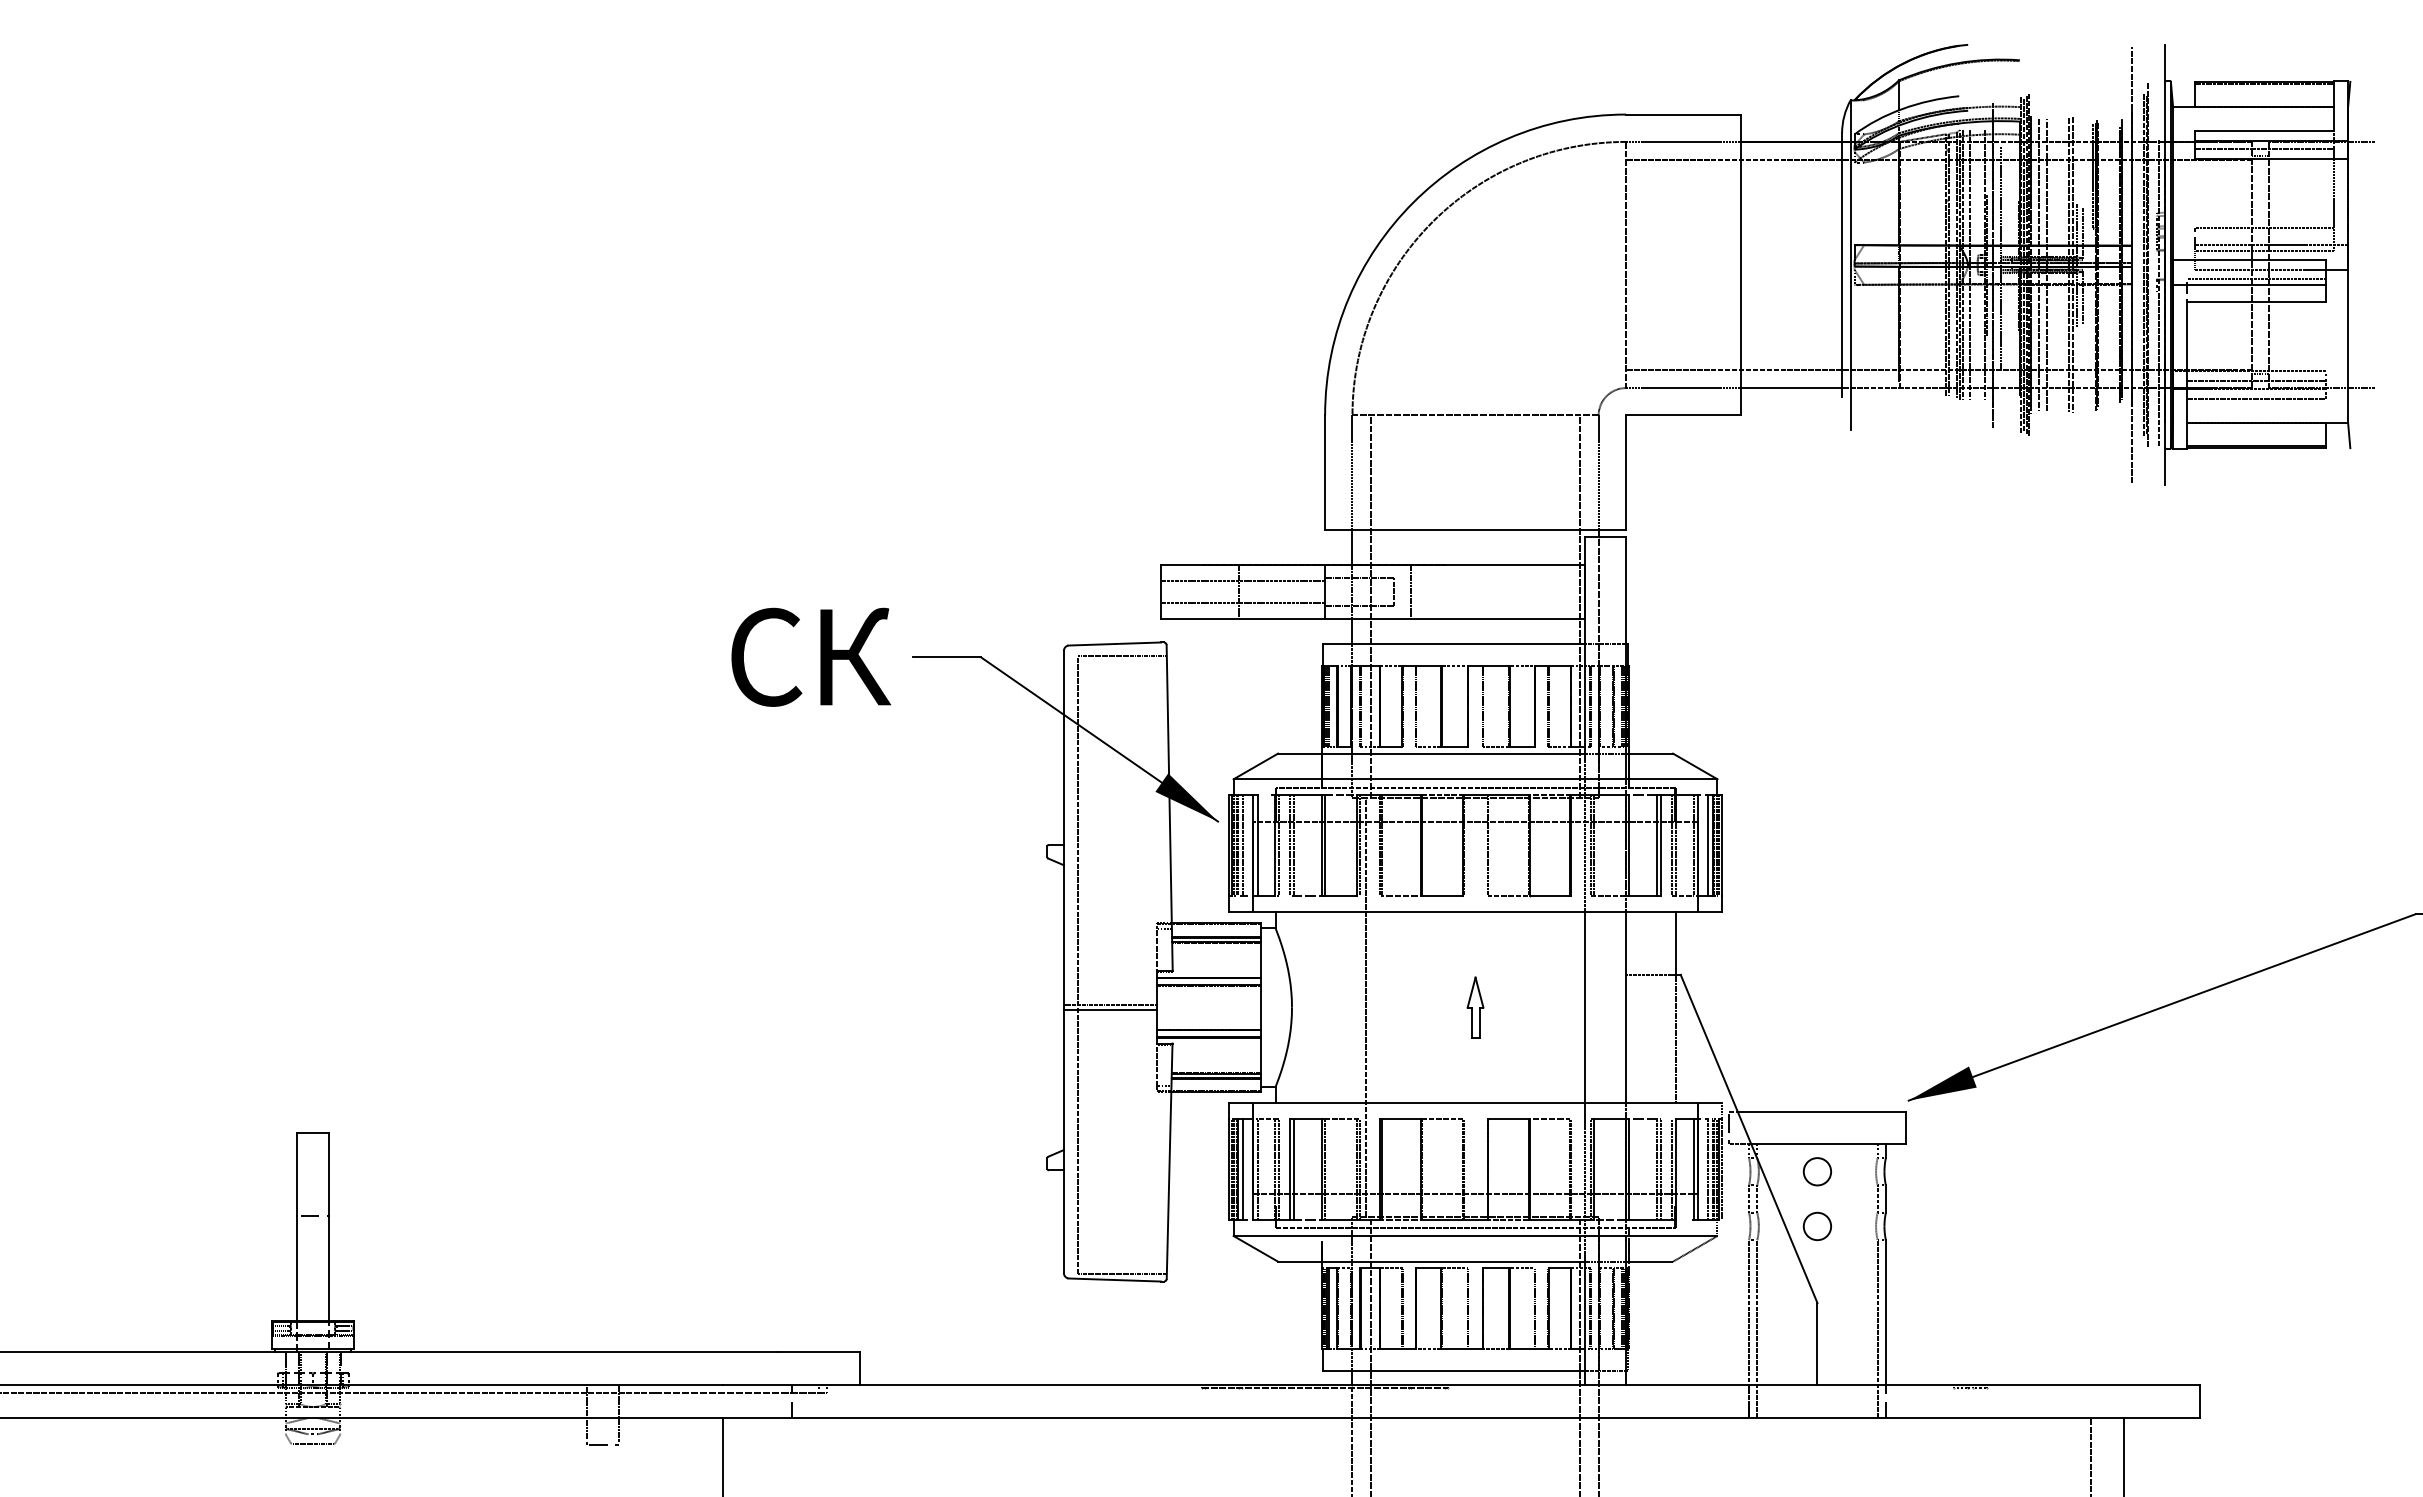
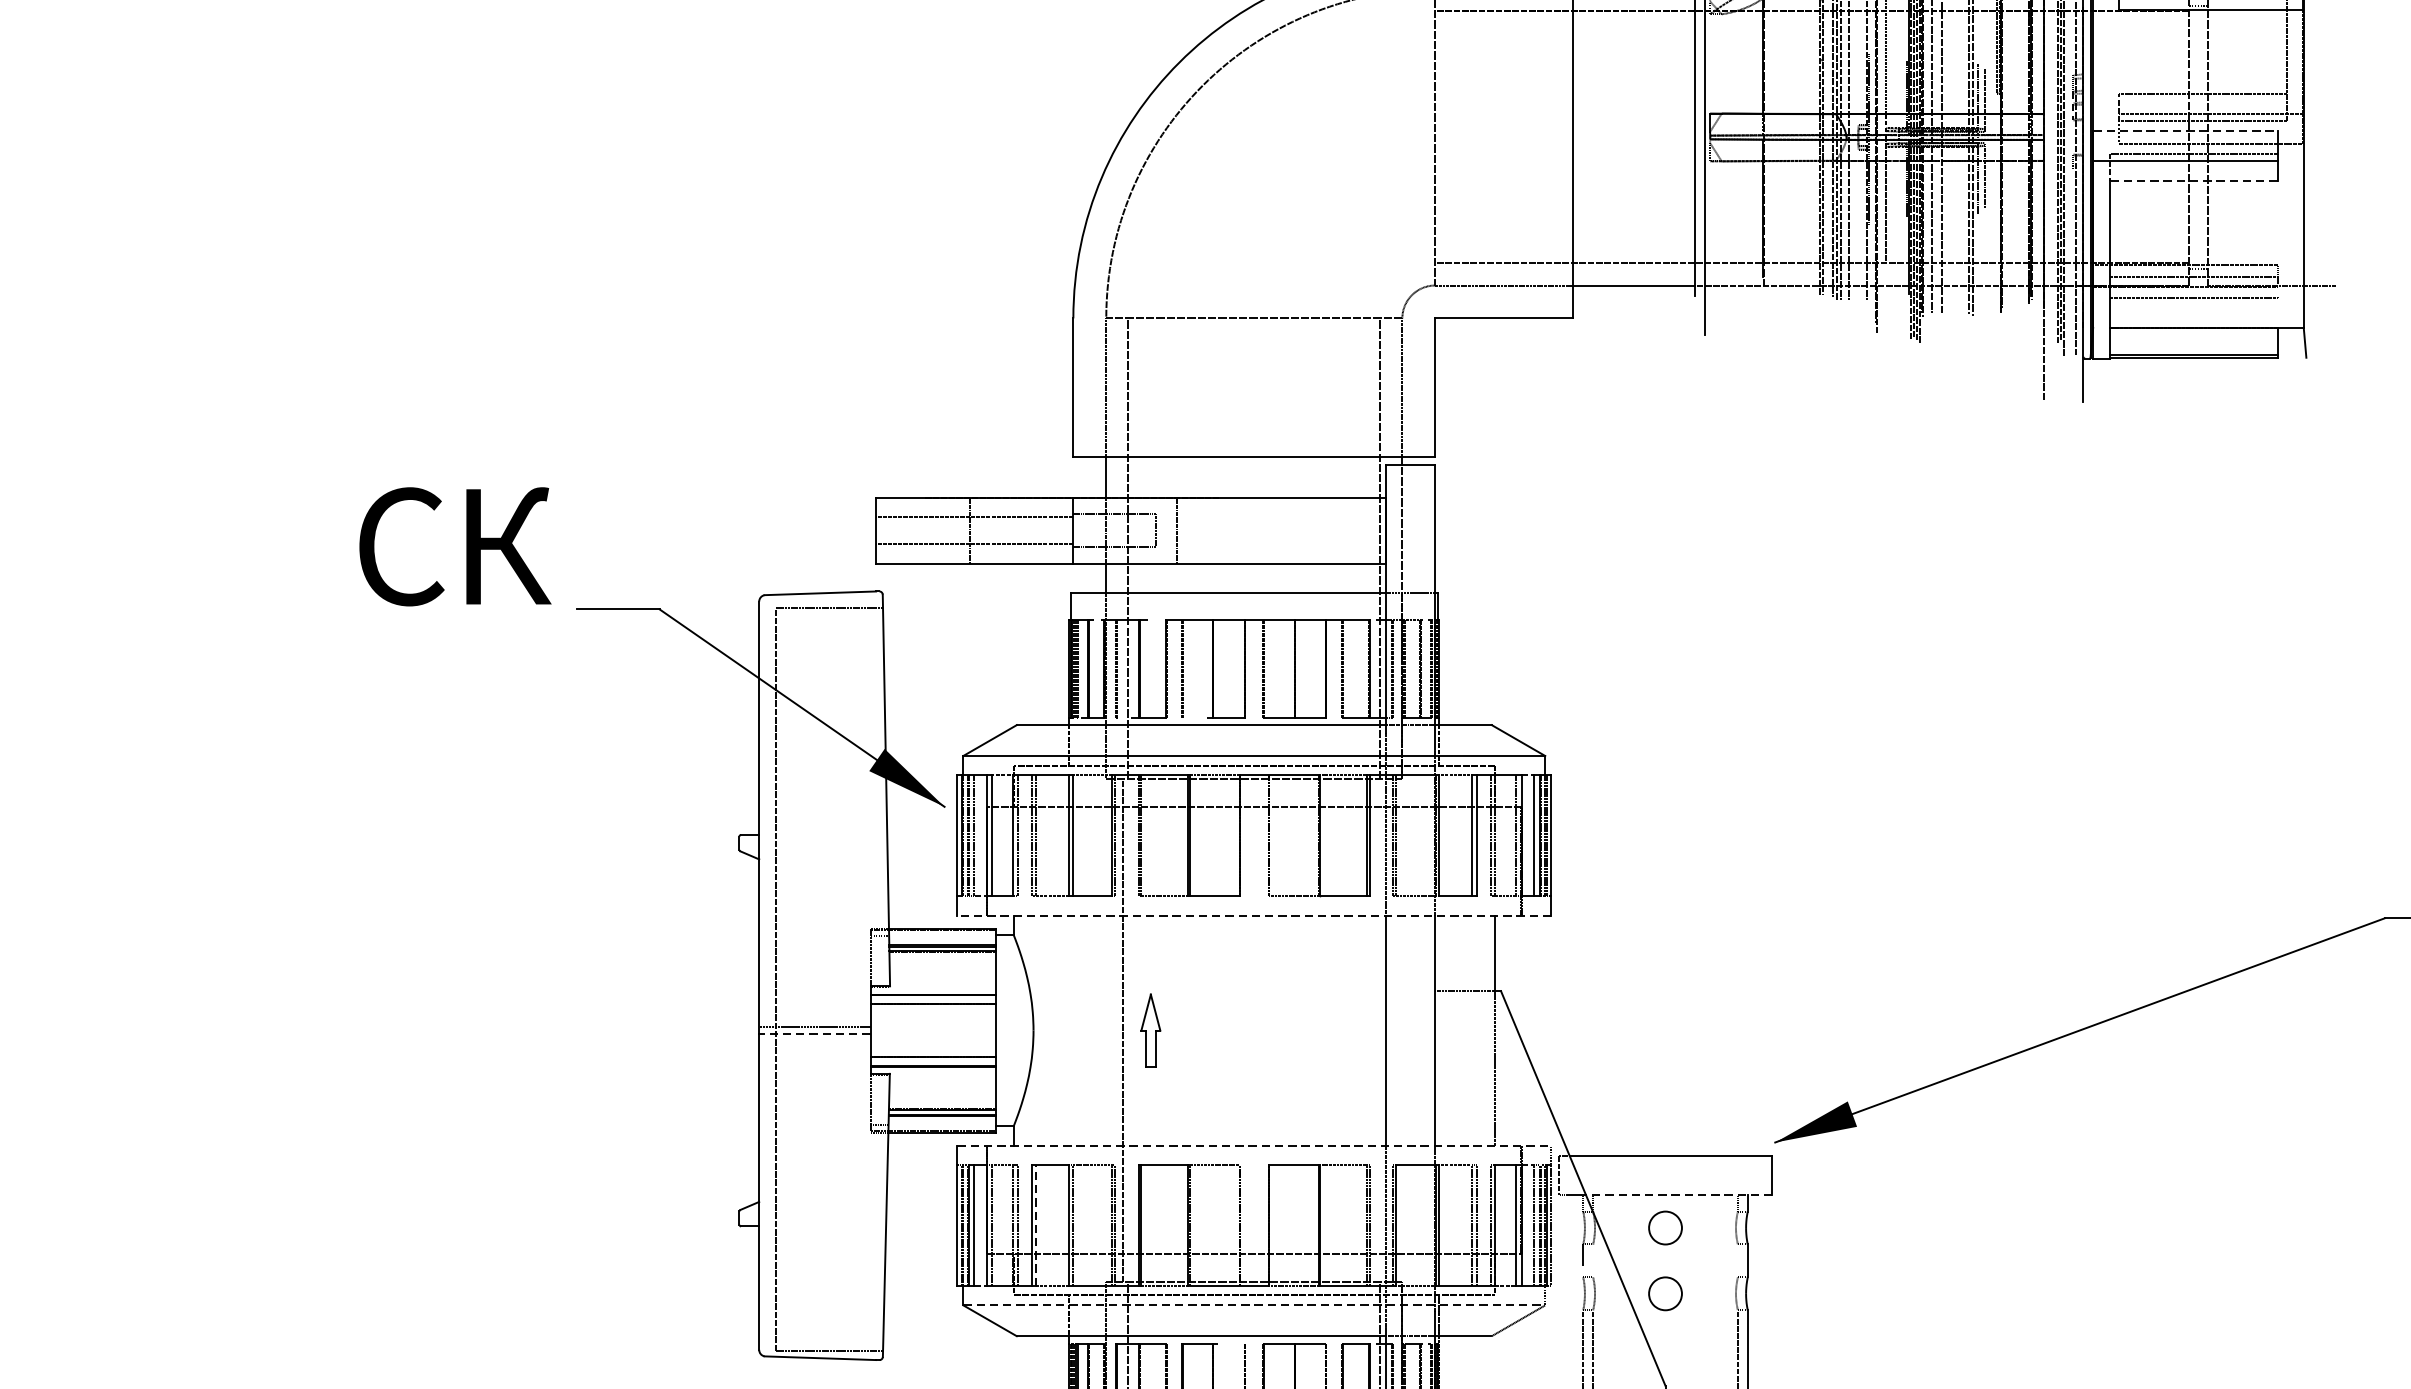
line: (2249, 259) -> (2185, 130), solid -> dashed
line: (2256, 301) -> (2193, 181), solid -> dashed
text: (810, 656) -> (454, 545), moved
line: (1475, 911) -> (1254, 915), solid -> dashed
part: (1475, 1007) -> (1150, 1030), moved
line: (1109, 1010) -> (814, 1034), solid -> dashed
line: (1475, 1103) -> (1254, 1145), solid -> dashed
line: (1828, 1144) -> (1678, 1195), solid -> dashed
line: (1294, 1169) -> (1036, 1225), solid -> dashed
line: (1757, 1198) -> (1593, 1260), removed
line: (1877, 1198) -> (1737, 1260), removed
line: (1475, 1236) -> (1254, 1305), solid -> dashed

